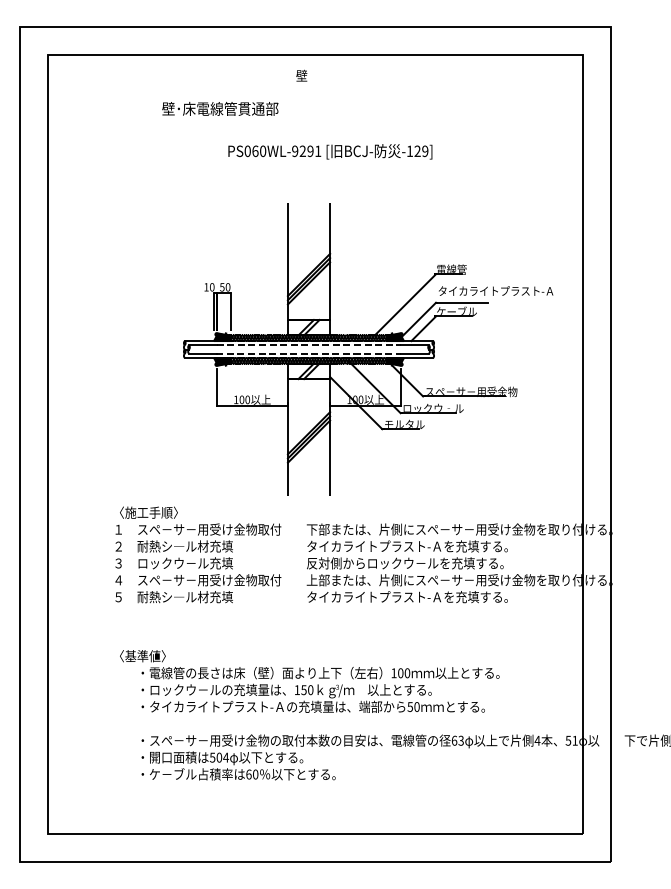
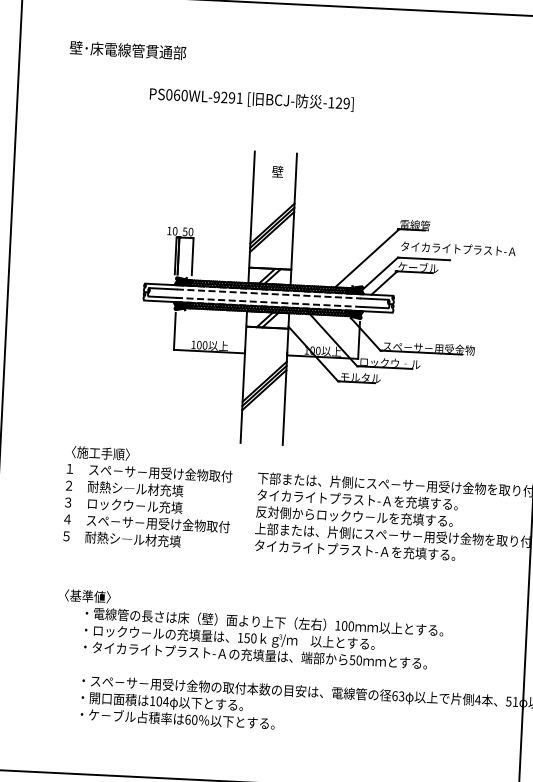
text: (301, 75) -> (277, 171), moved
text: (220, 108) -> (128, 49), moved
text: (330, 151) -> (251, 99), moved
text: (212, 757) -> (152, 700), 504 -> 104

